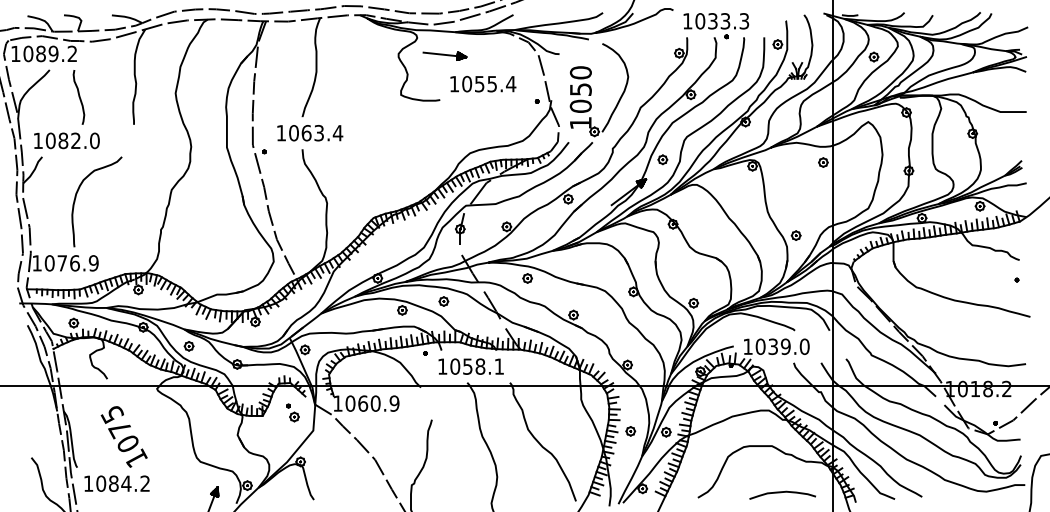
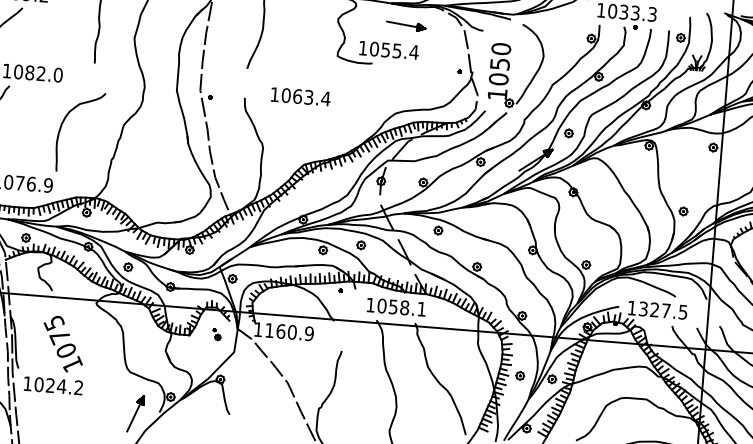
part: (444, 55) -> (405, 25), moved
text: (483, 84) -> (389, 50), moved
curve: (78, 97) -> (46, 34), removed
text: (310, 133) -> (301, 97), moved
curve: (76, 198) -> (61, 127), moved
text: (782, 346) -> (663, 310), 1039.0 -> 1327.5
text: (470, 366) -> (395, 307), moved
text: (350, 403) -> (269, 330), 1060.9 -> 1160.9
part: (292, 412) -> (216, 334), size x0.7
text: (113, 483) -> (50, 385), 1084.2 -> 1024.2

